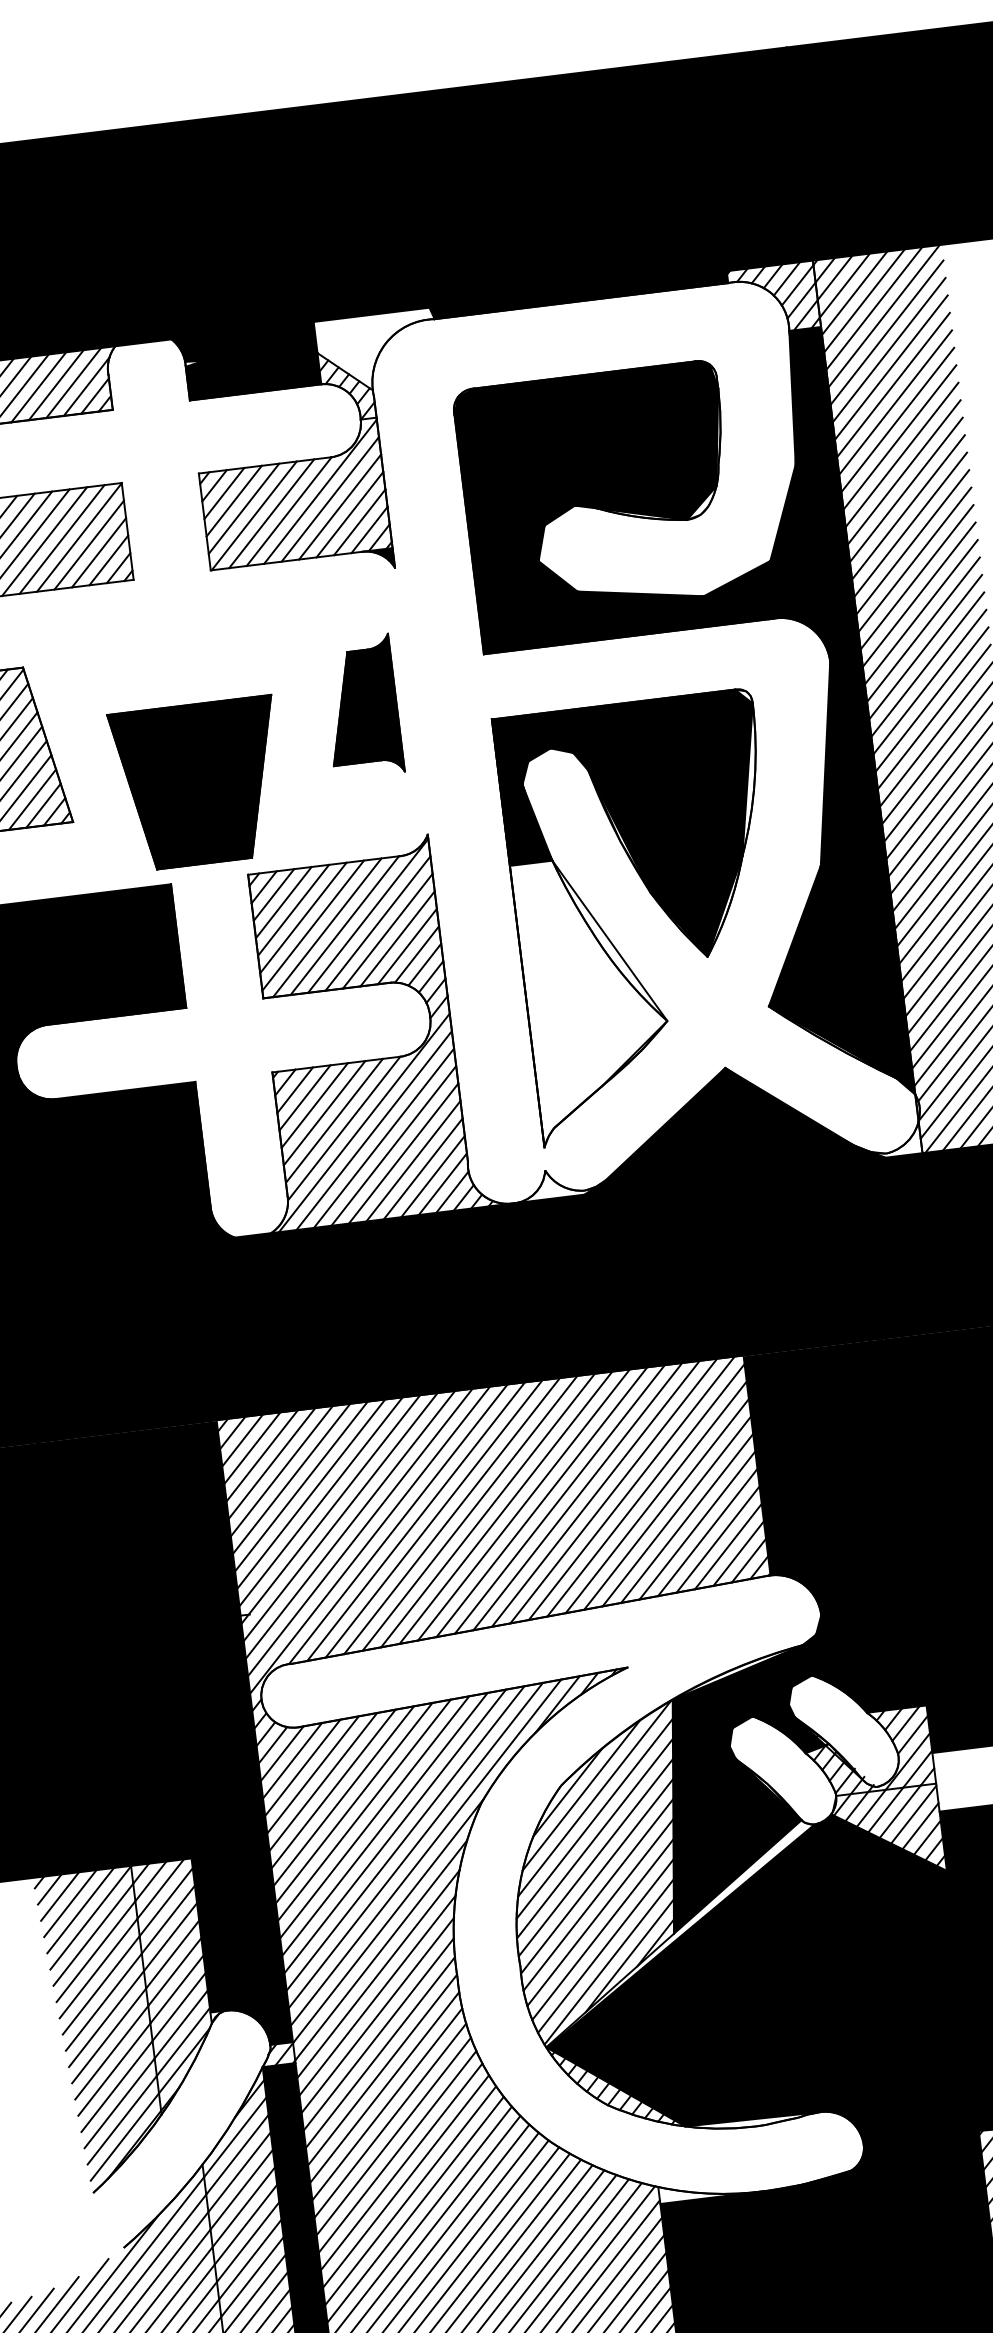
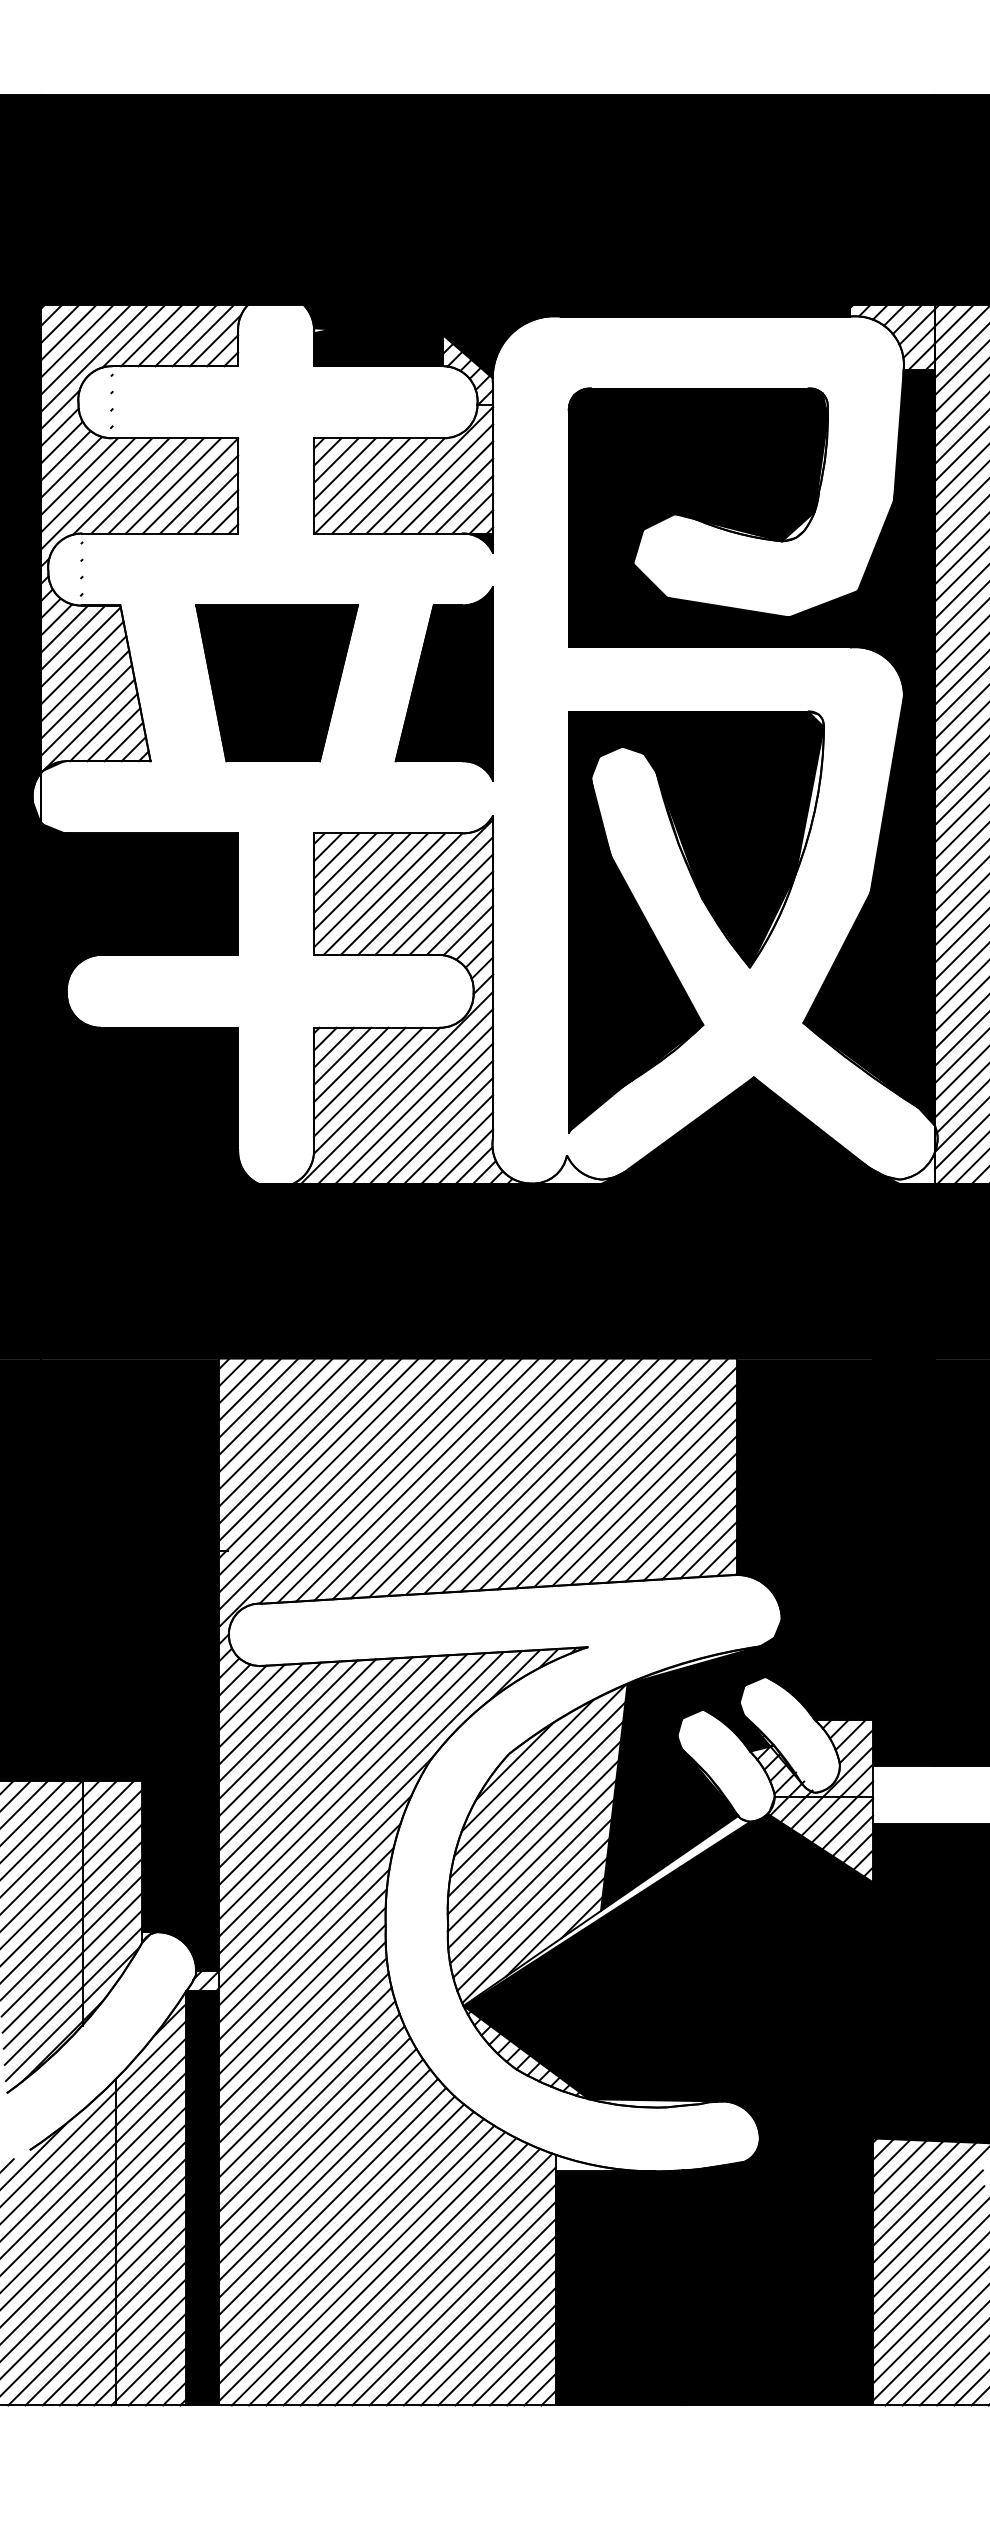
fill: (378, 354) -> (502, 344), added
part: (360, 706) -> (443, 683), size x1.43
part: (198, 784) -> (276, 683), moved
fill: (594, 997) -> (635, 993), added

